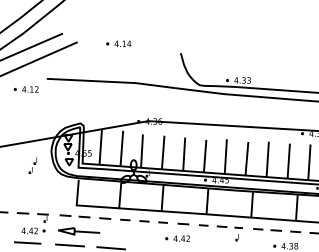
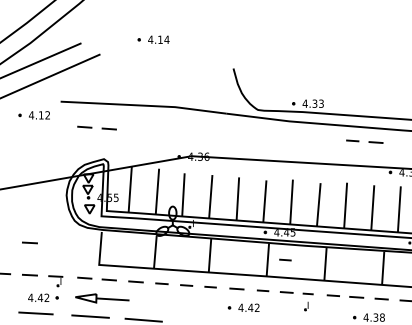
part: (118, 43) -> (153, 39), moved
part: (74, 99) -> (96, 128), added
part: (282, 109) -> (364, 141), added
part: (32, 165) -> (42, 213), removed
line: (22, 188) -> (29, 243), added
line: (220, 201) -> (284, 259), added
part: (177, 238) -> (243, 307), moved

